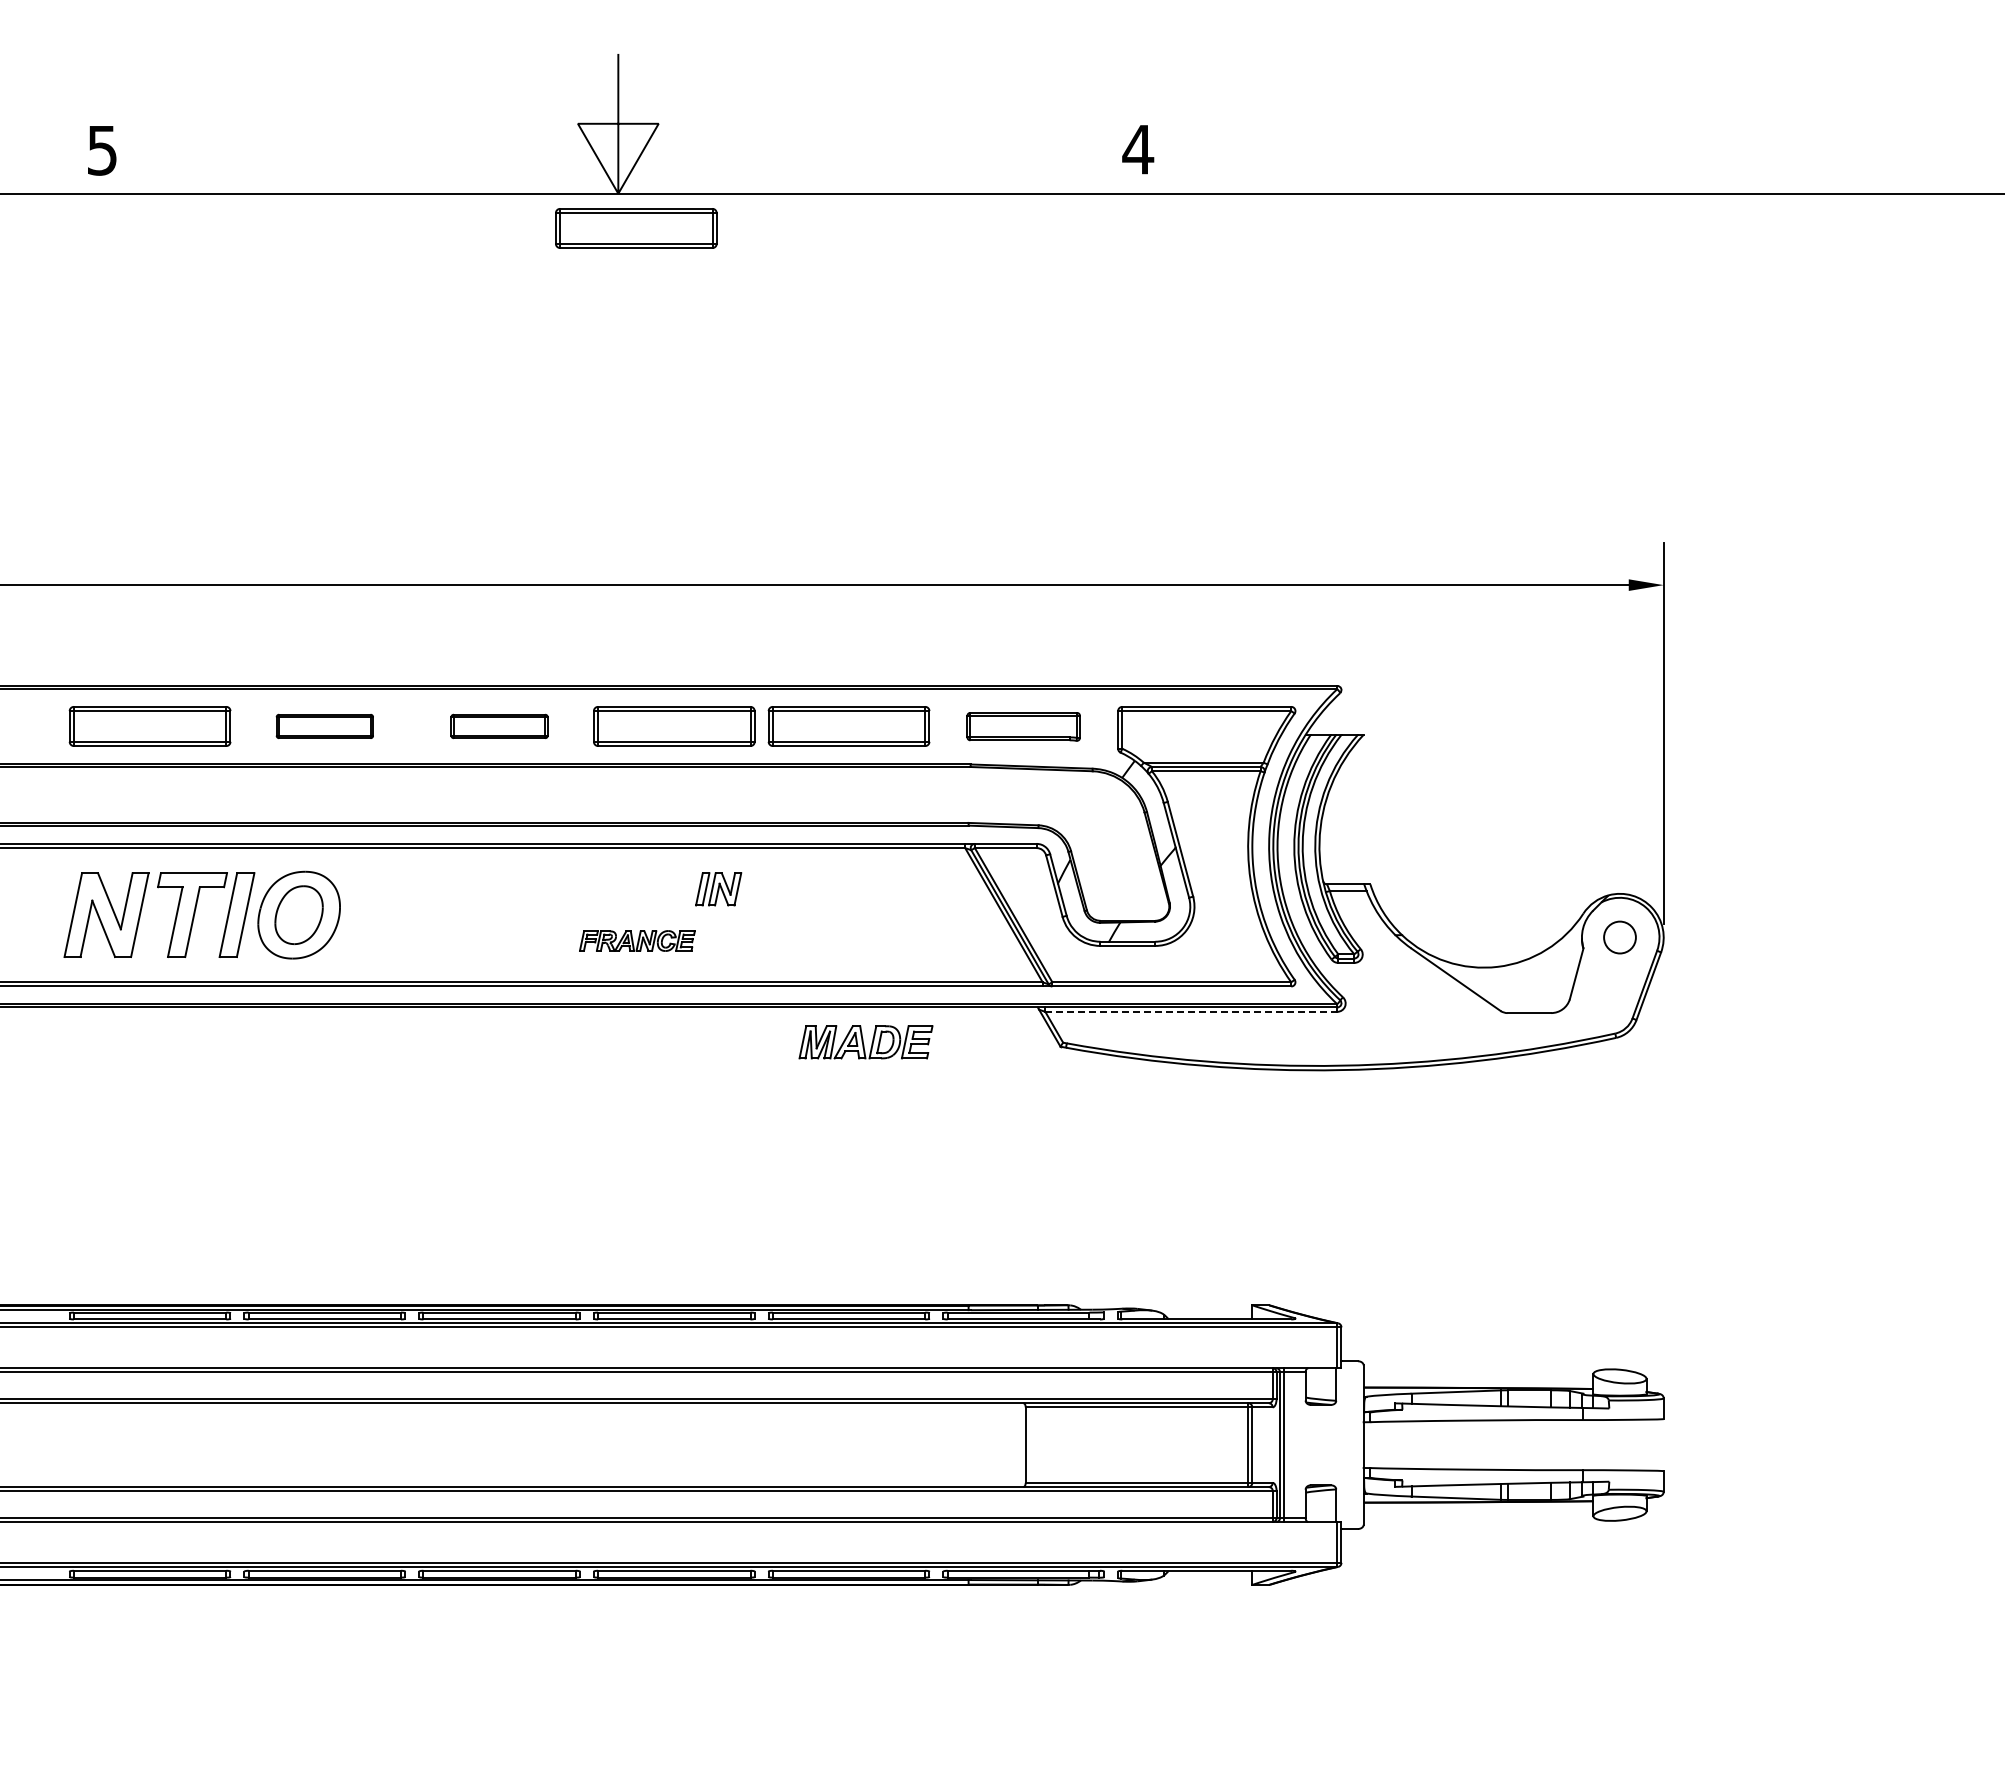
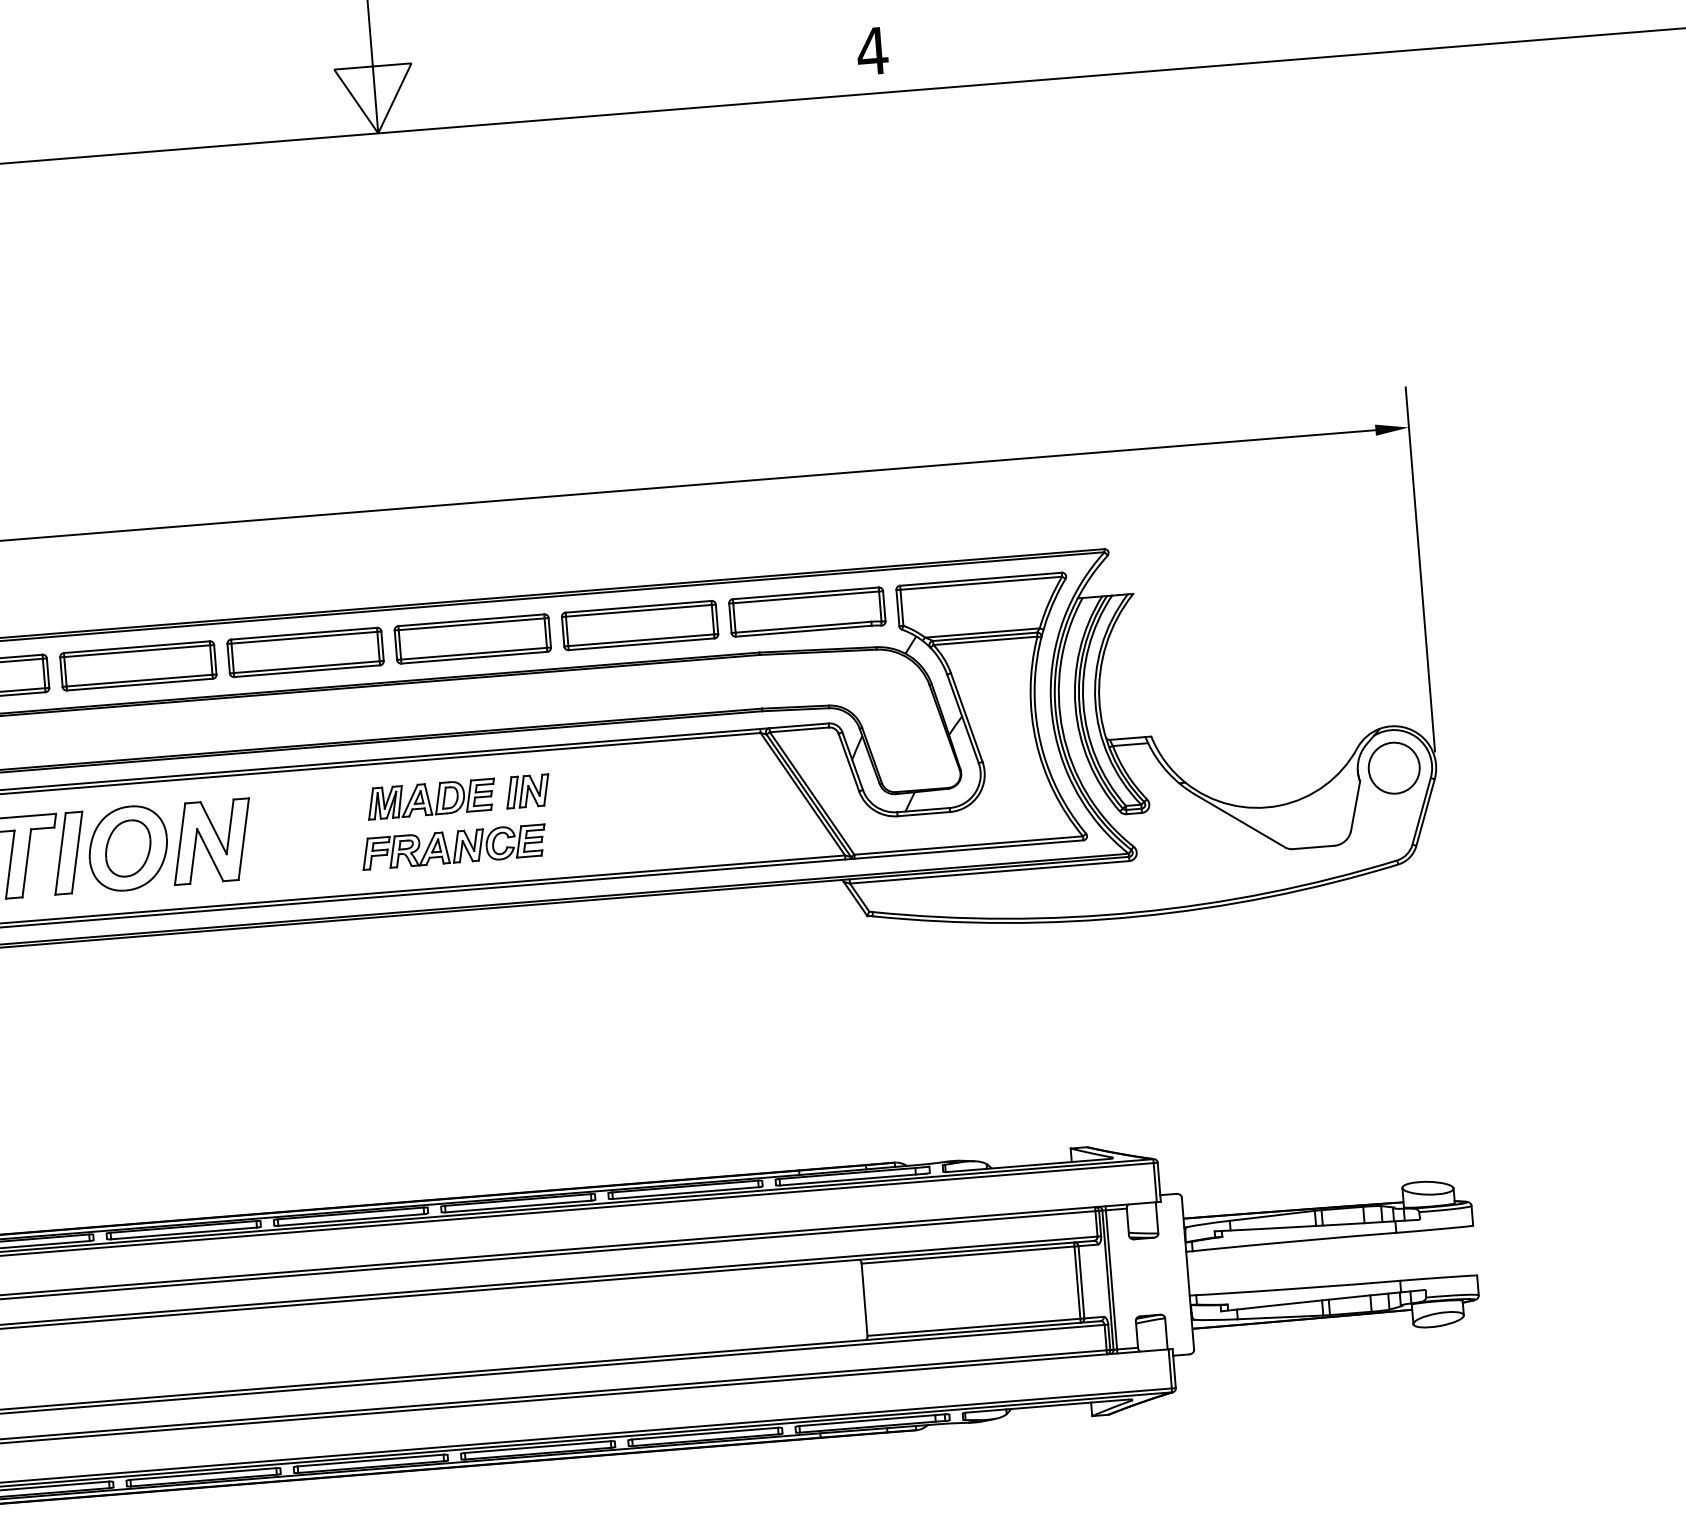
part: (636, 228) -> (398, 165), removed
part: (324, 726) -> (138, 665), size x1.67
part: (499, 726) -> (305, 652), size x1.67
part: (1023, 726) -> (807, 612), size x1.43
part: (386, 914) -> (211, 841), added
circle: (1619, 937) -> (1393, 768), size x1.67
part: (637, 940) -> (454, 846), size x1.67
line: (1191, 1011) -> (989, 871), dashed -> solid
part: (865, 1042) -> (431, 799), moved

